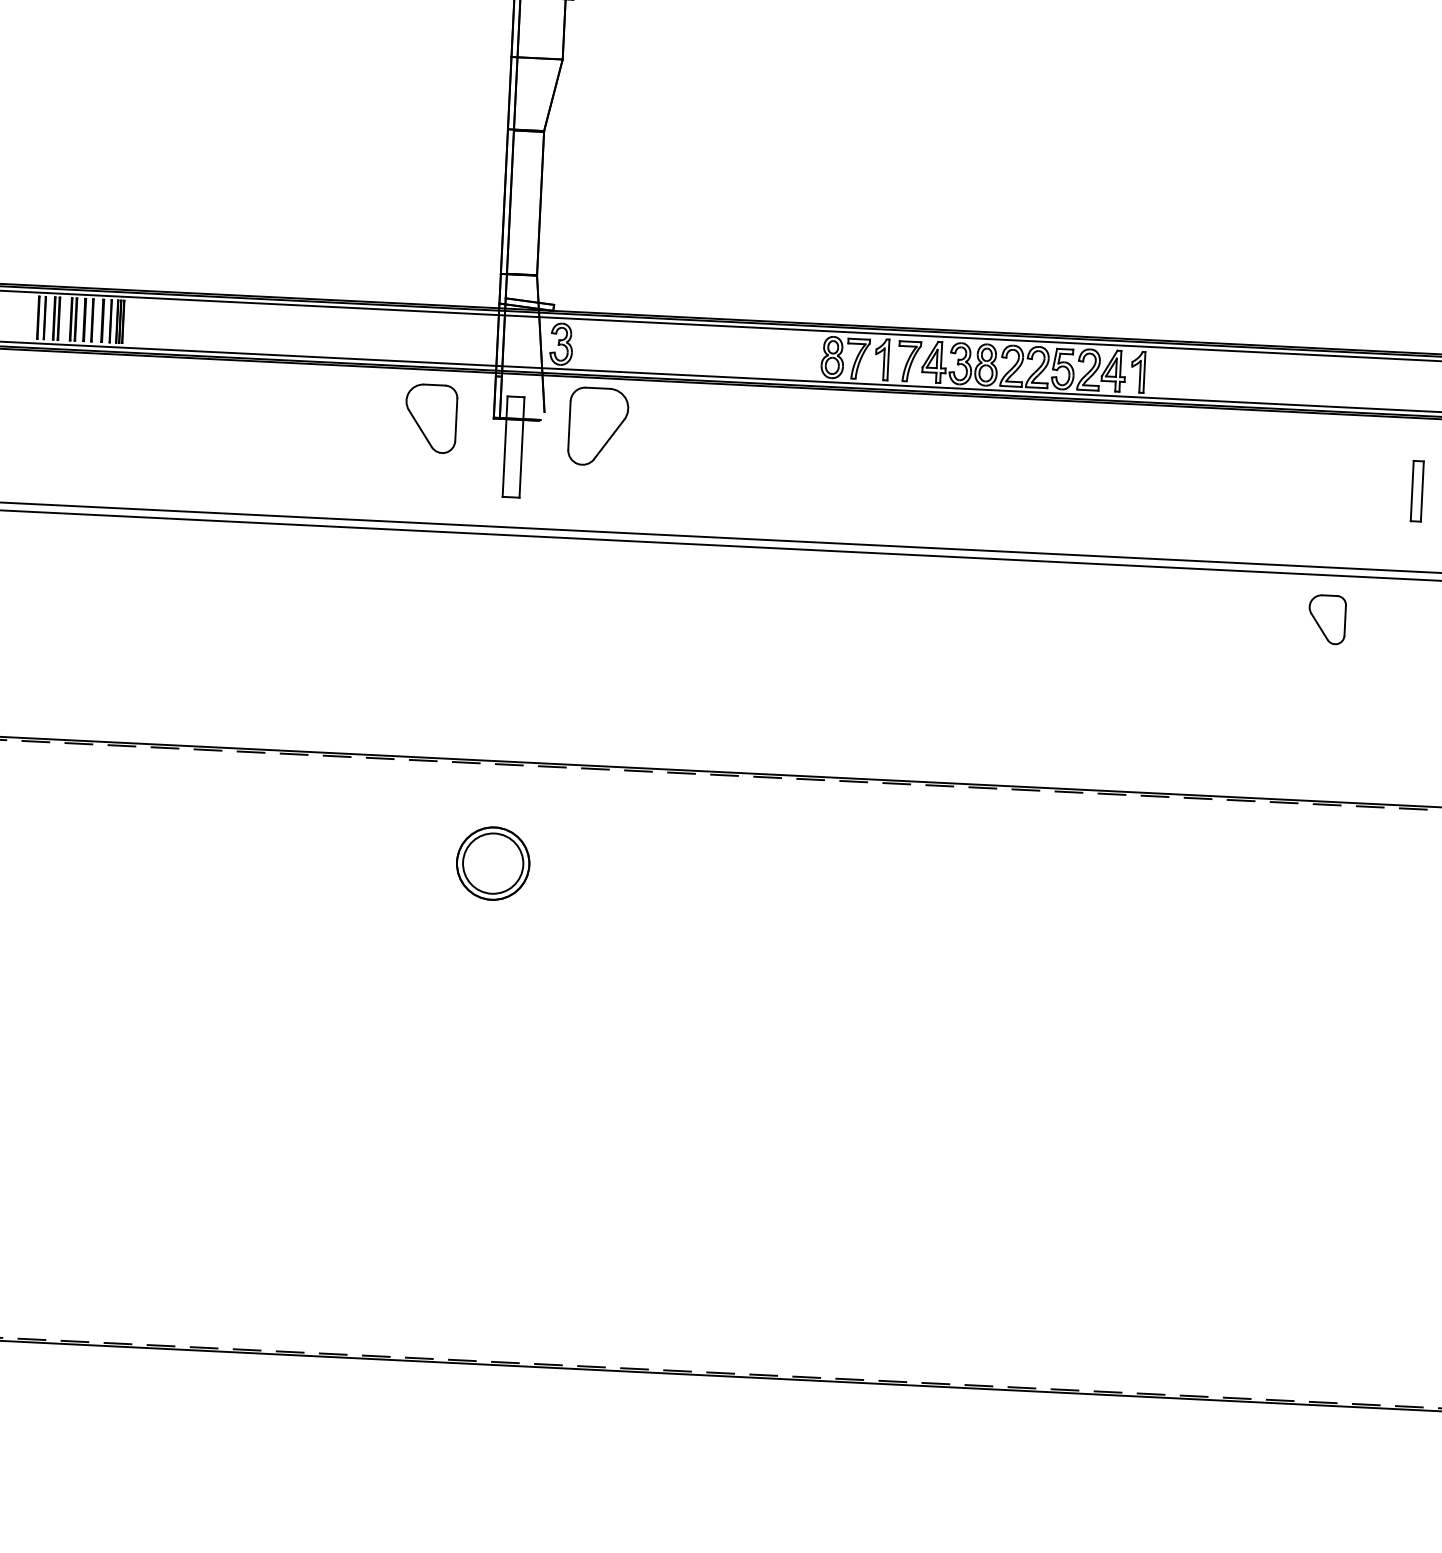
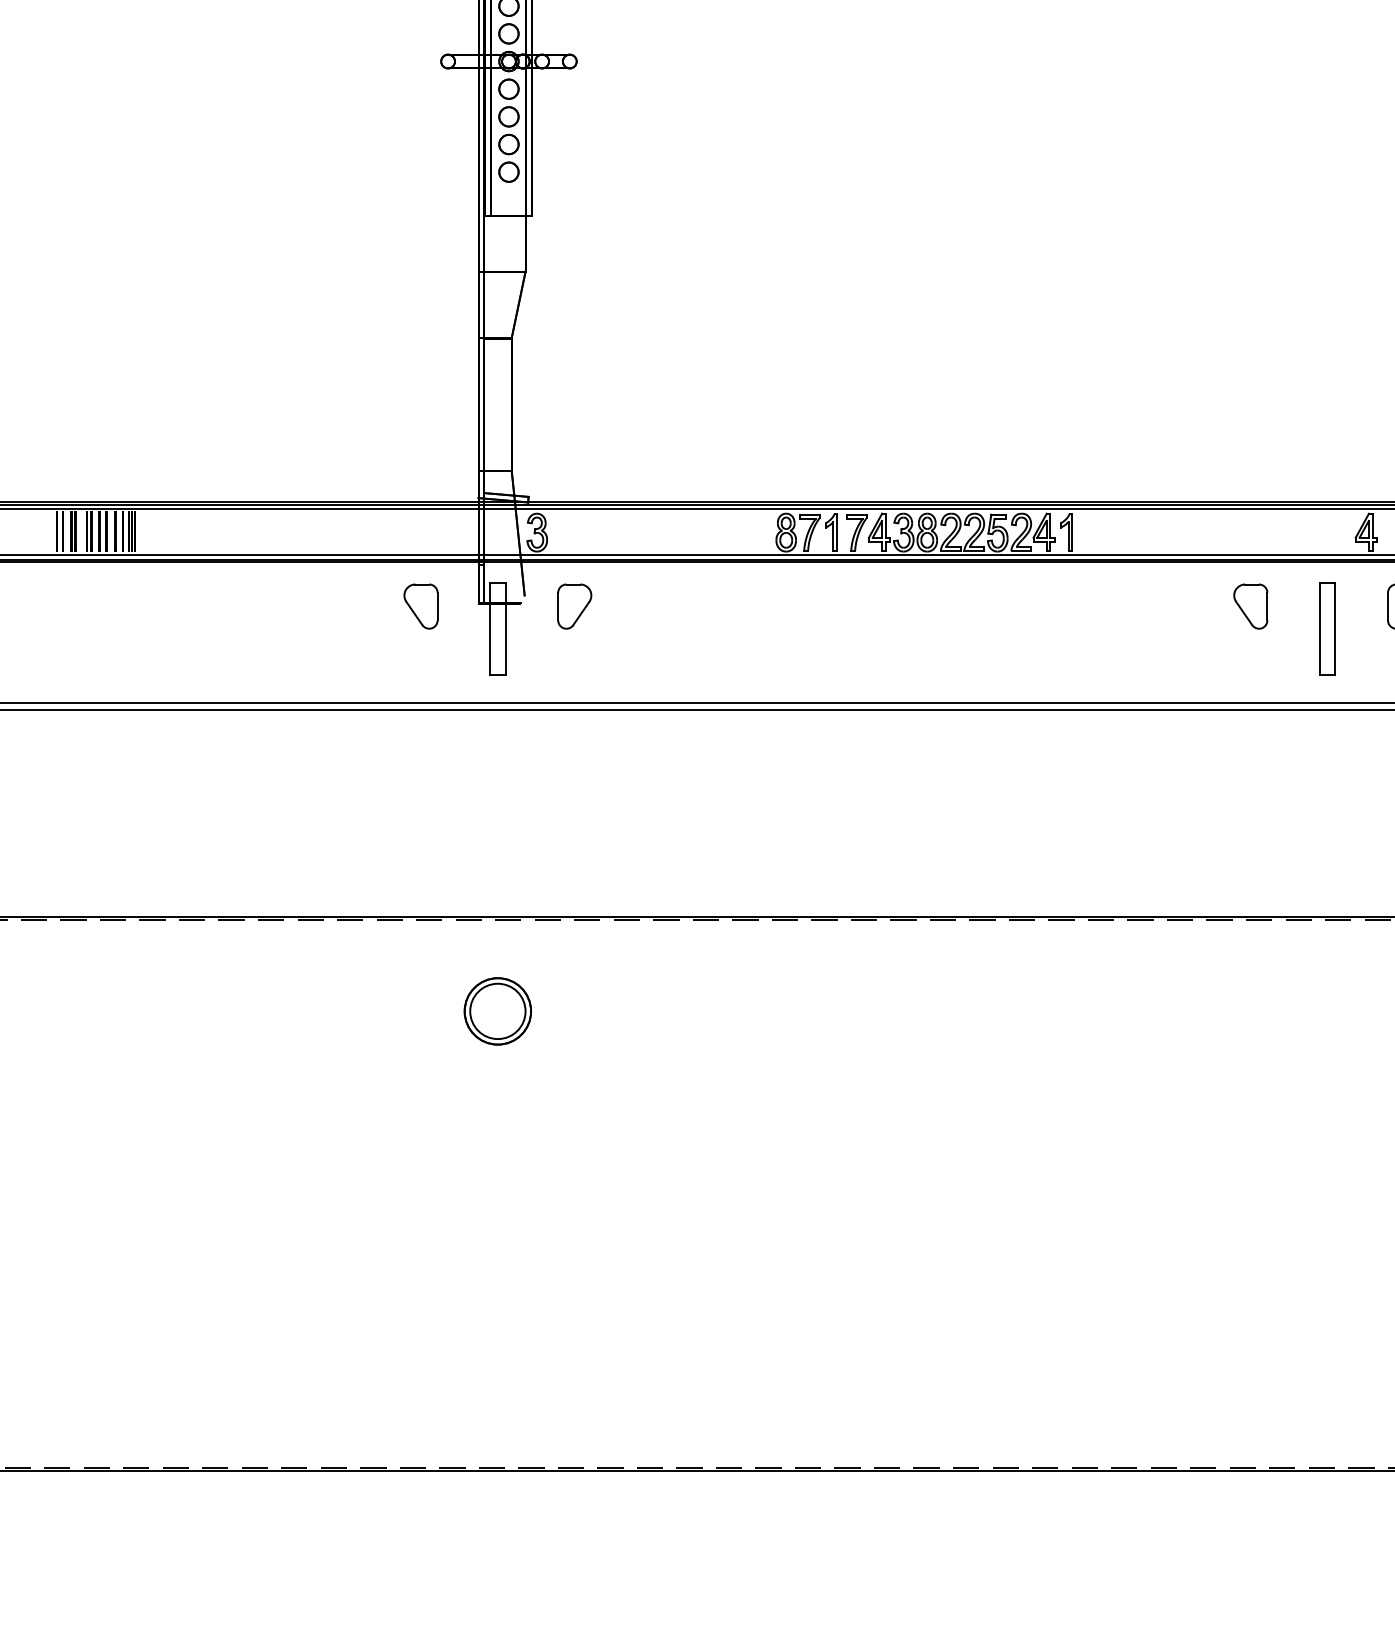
part: (430, 418) -> (420, 606), size x0.71
part: (598, 426) -> (574, 606), size x0.62
part: (1417, 490) -> (1327, 628), size x1.67
part: (1326, 619) -> (1250, 606), moved

